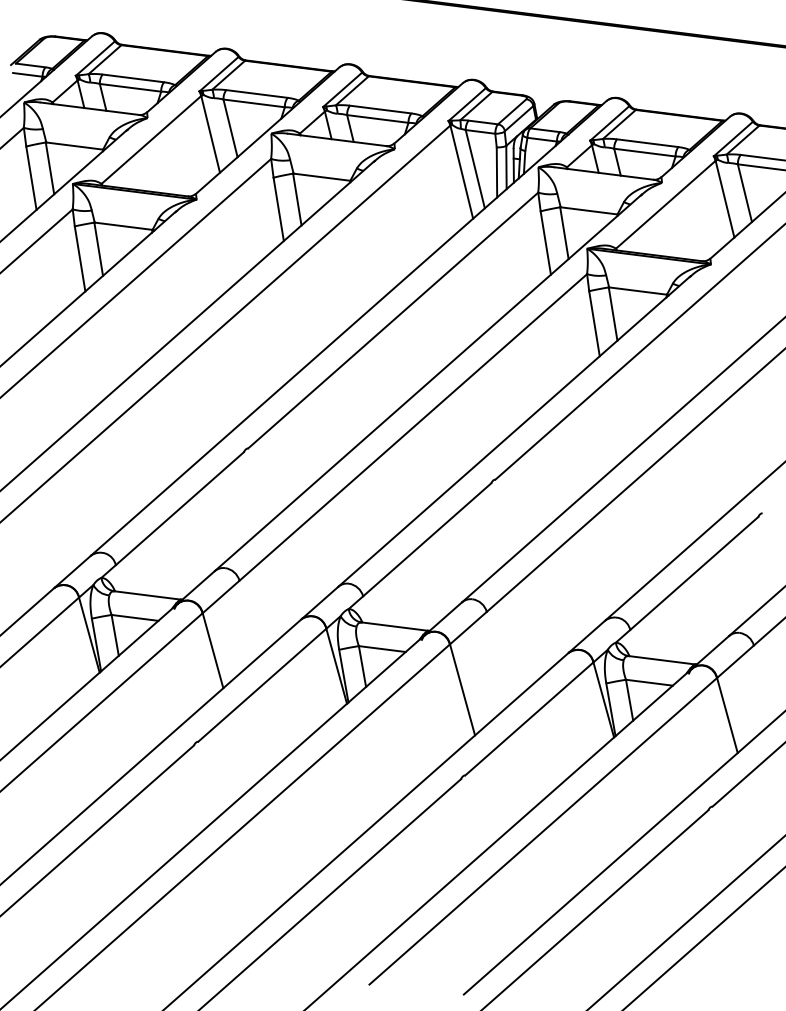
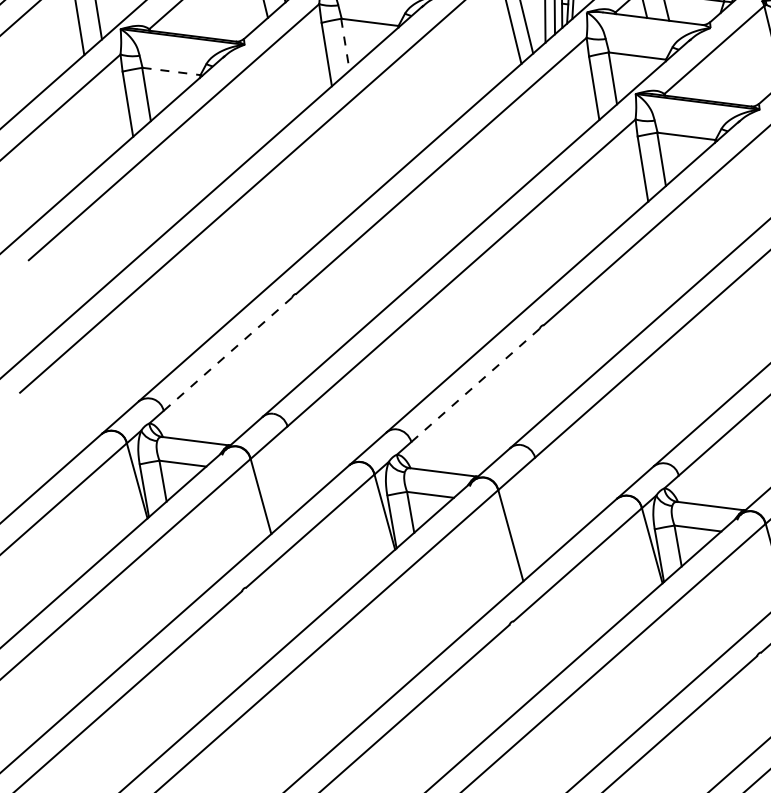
line: (297, 200) -> (345, 45), solid -> dashed
line: (124, 226) -> (172, 71), solid -> dashed
line: (180, 508) -> (228, 354), solid -> dashed
line: (427, 539) -> (475, 385), solid -> dashed

